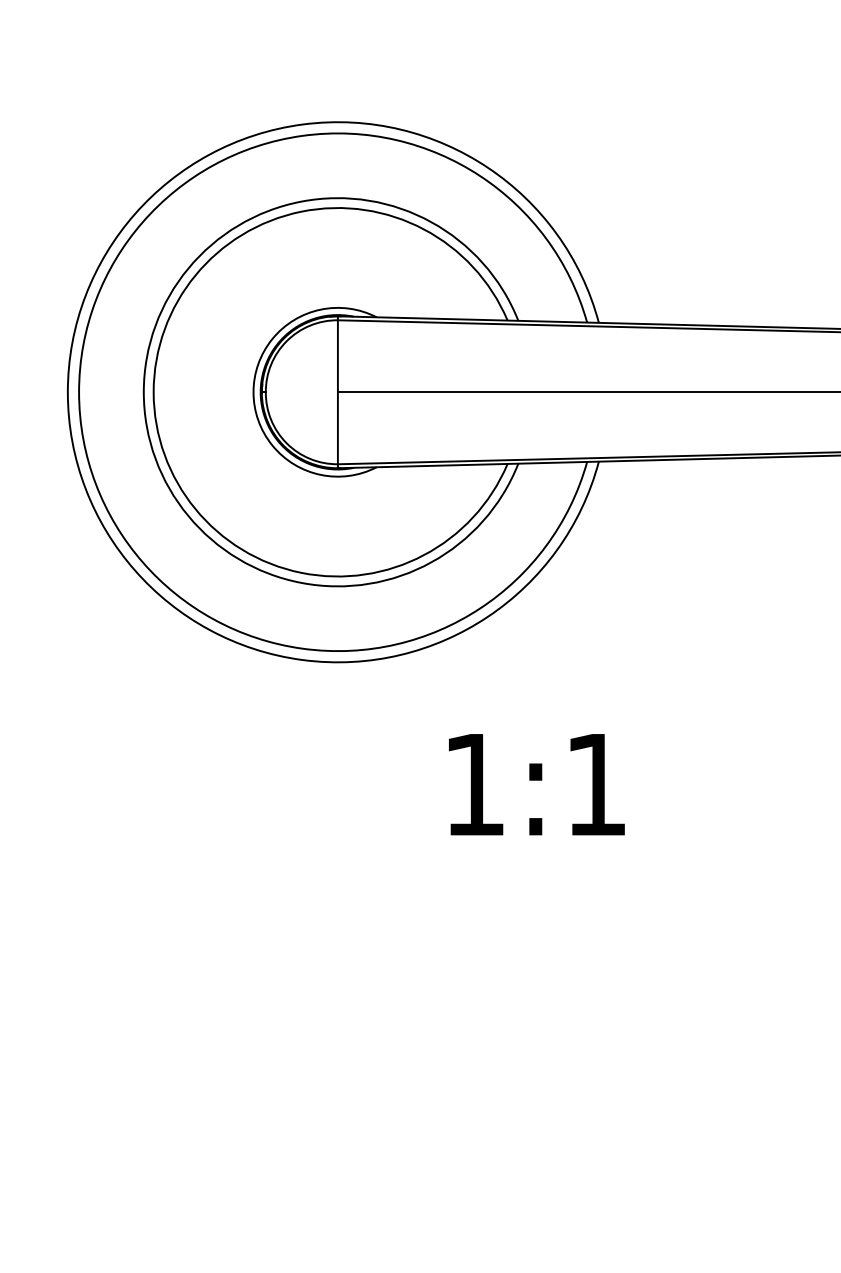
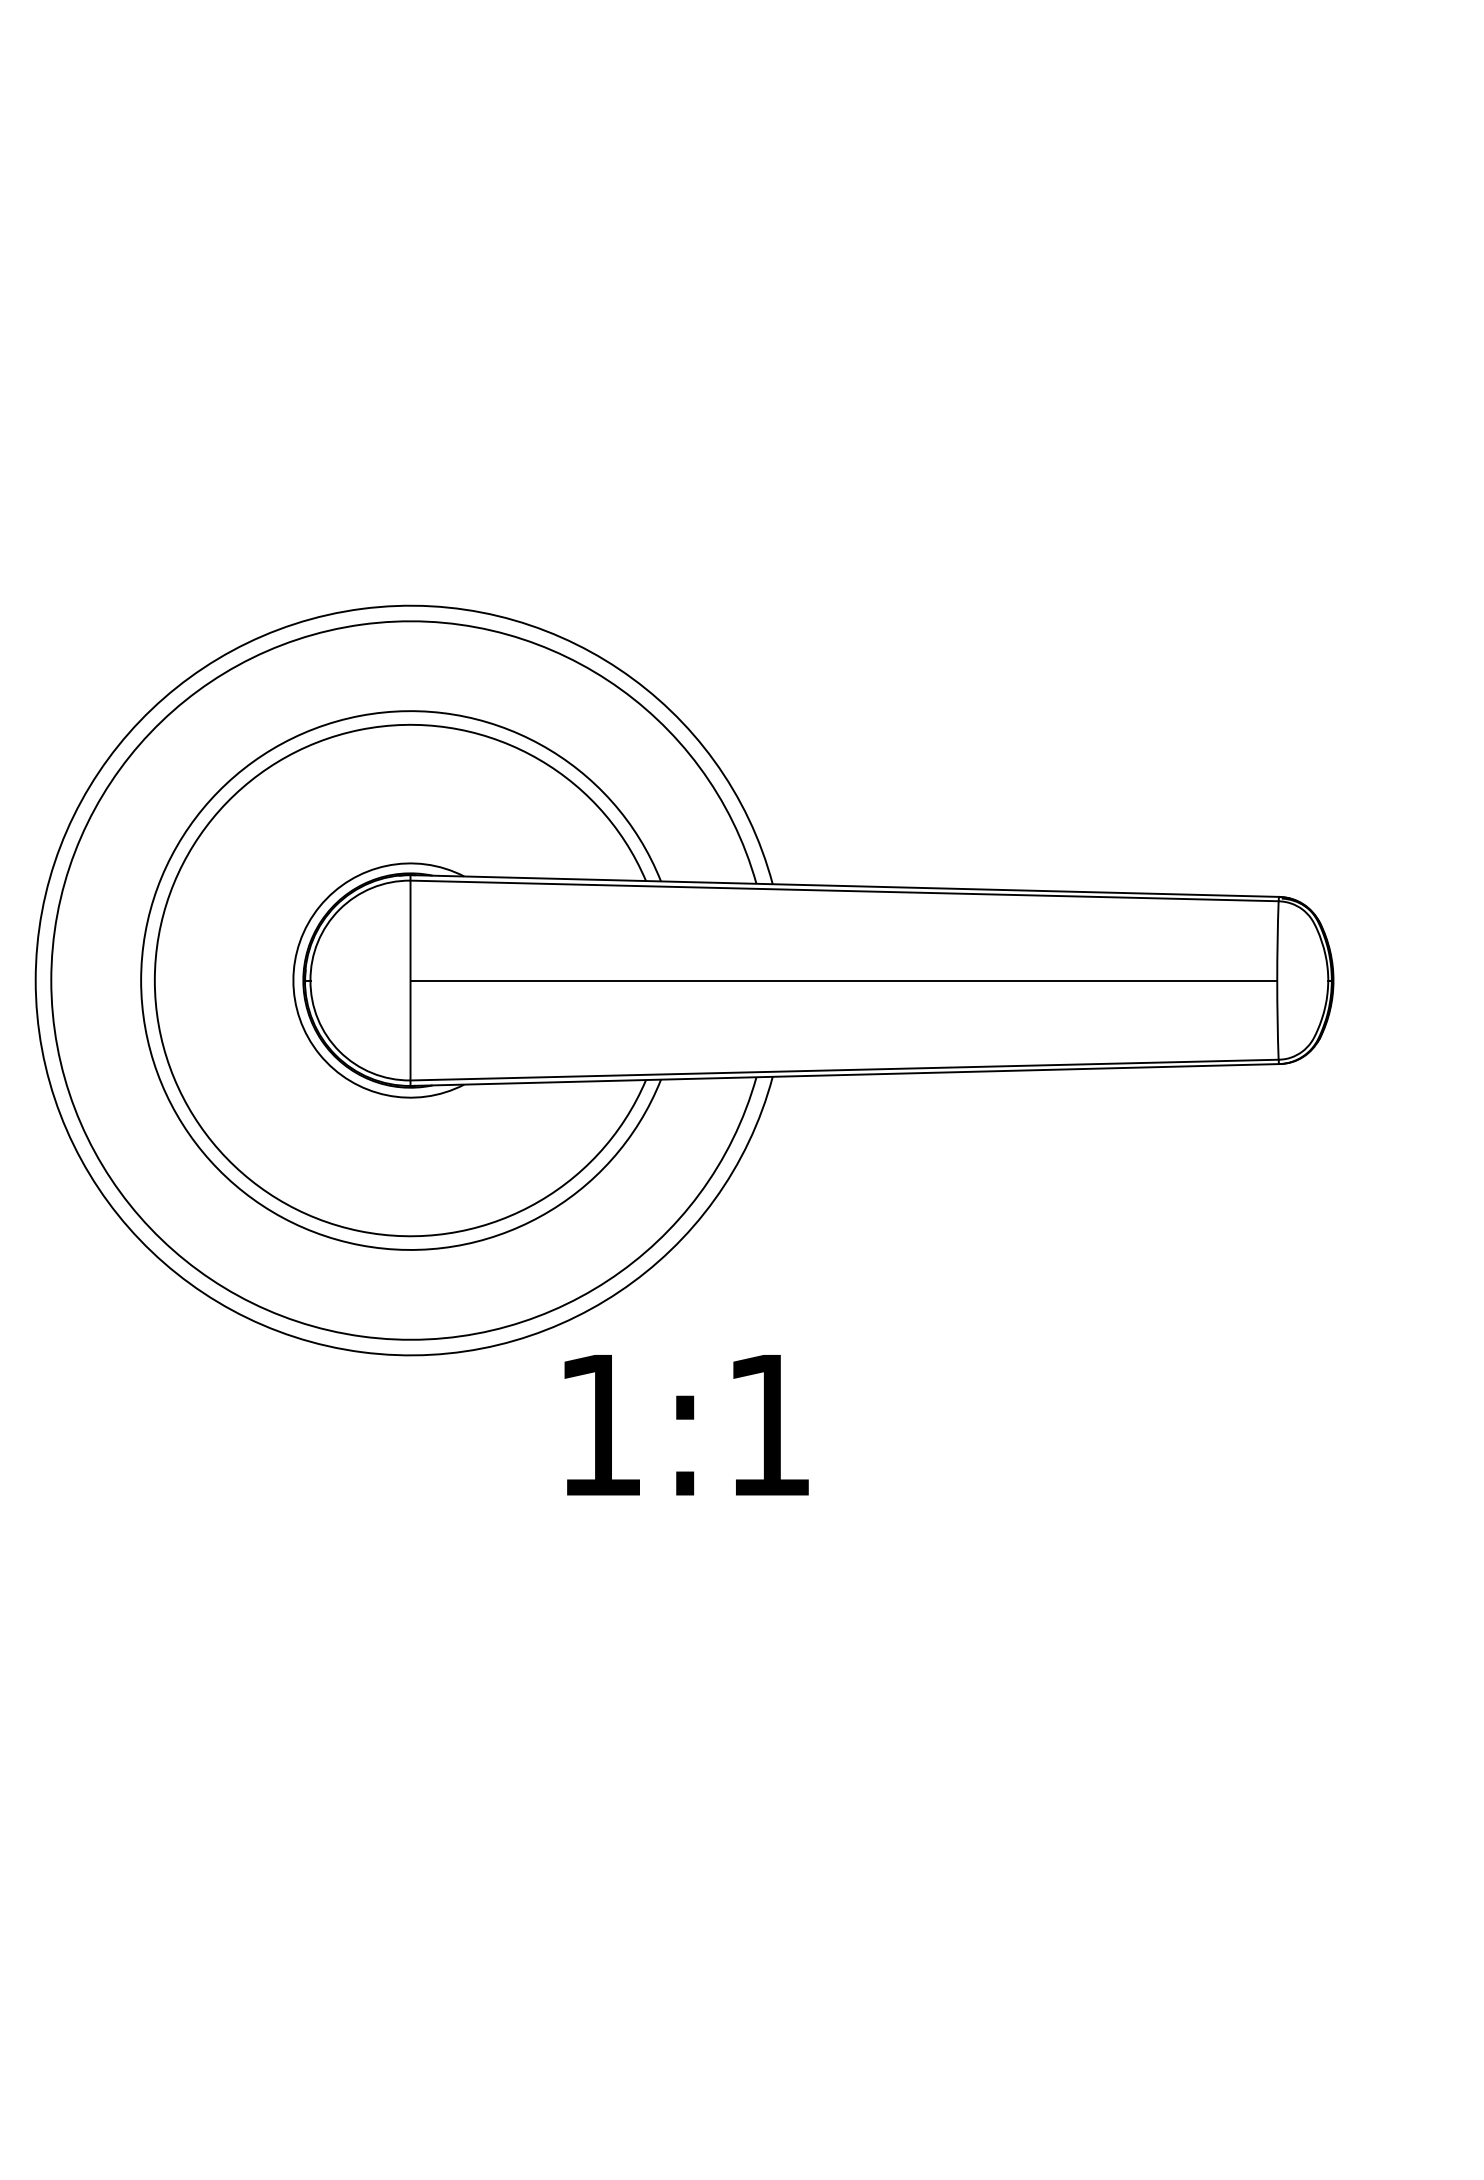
text: (536, 784) -> (686, 1425), moved

